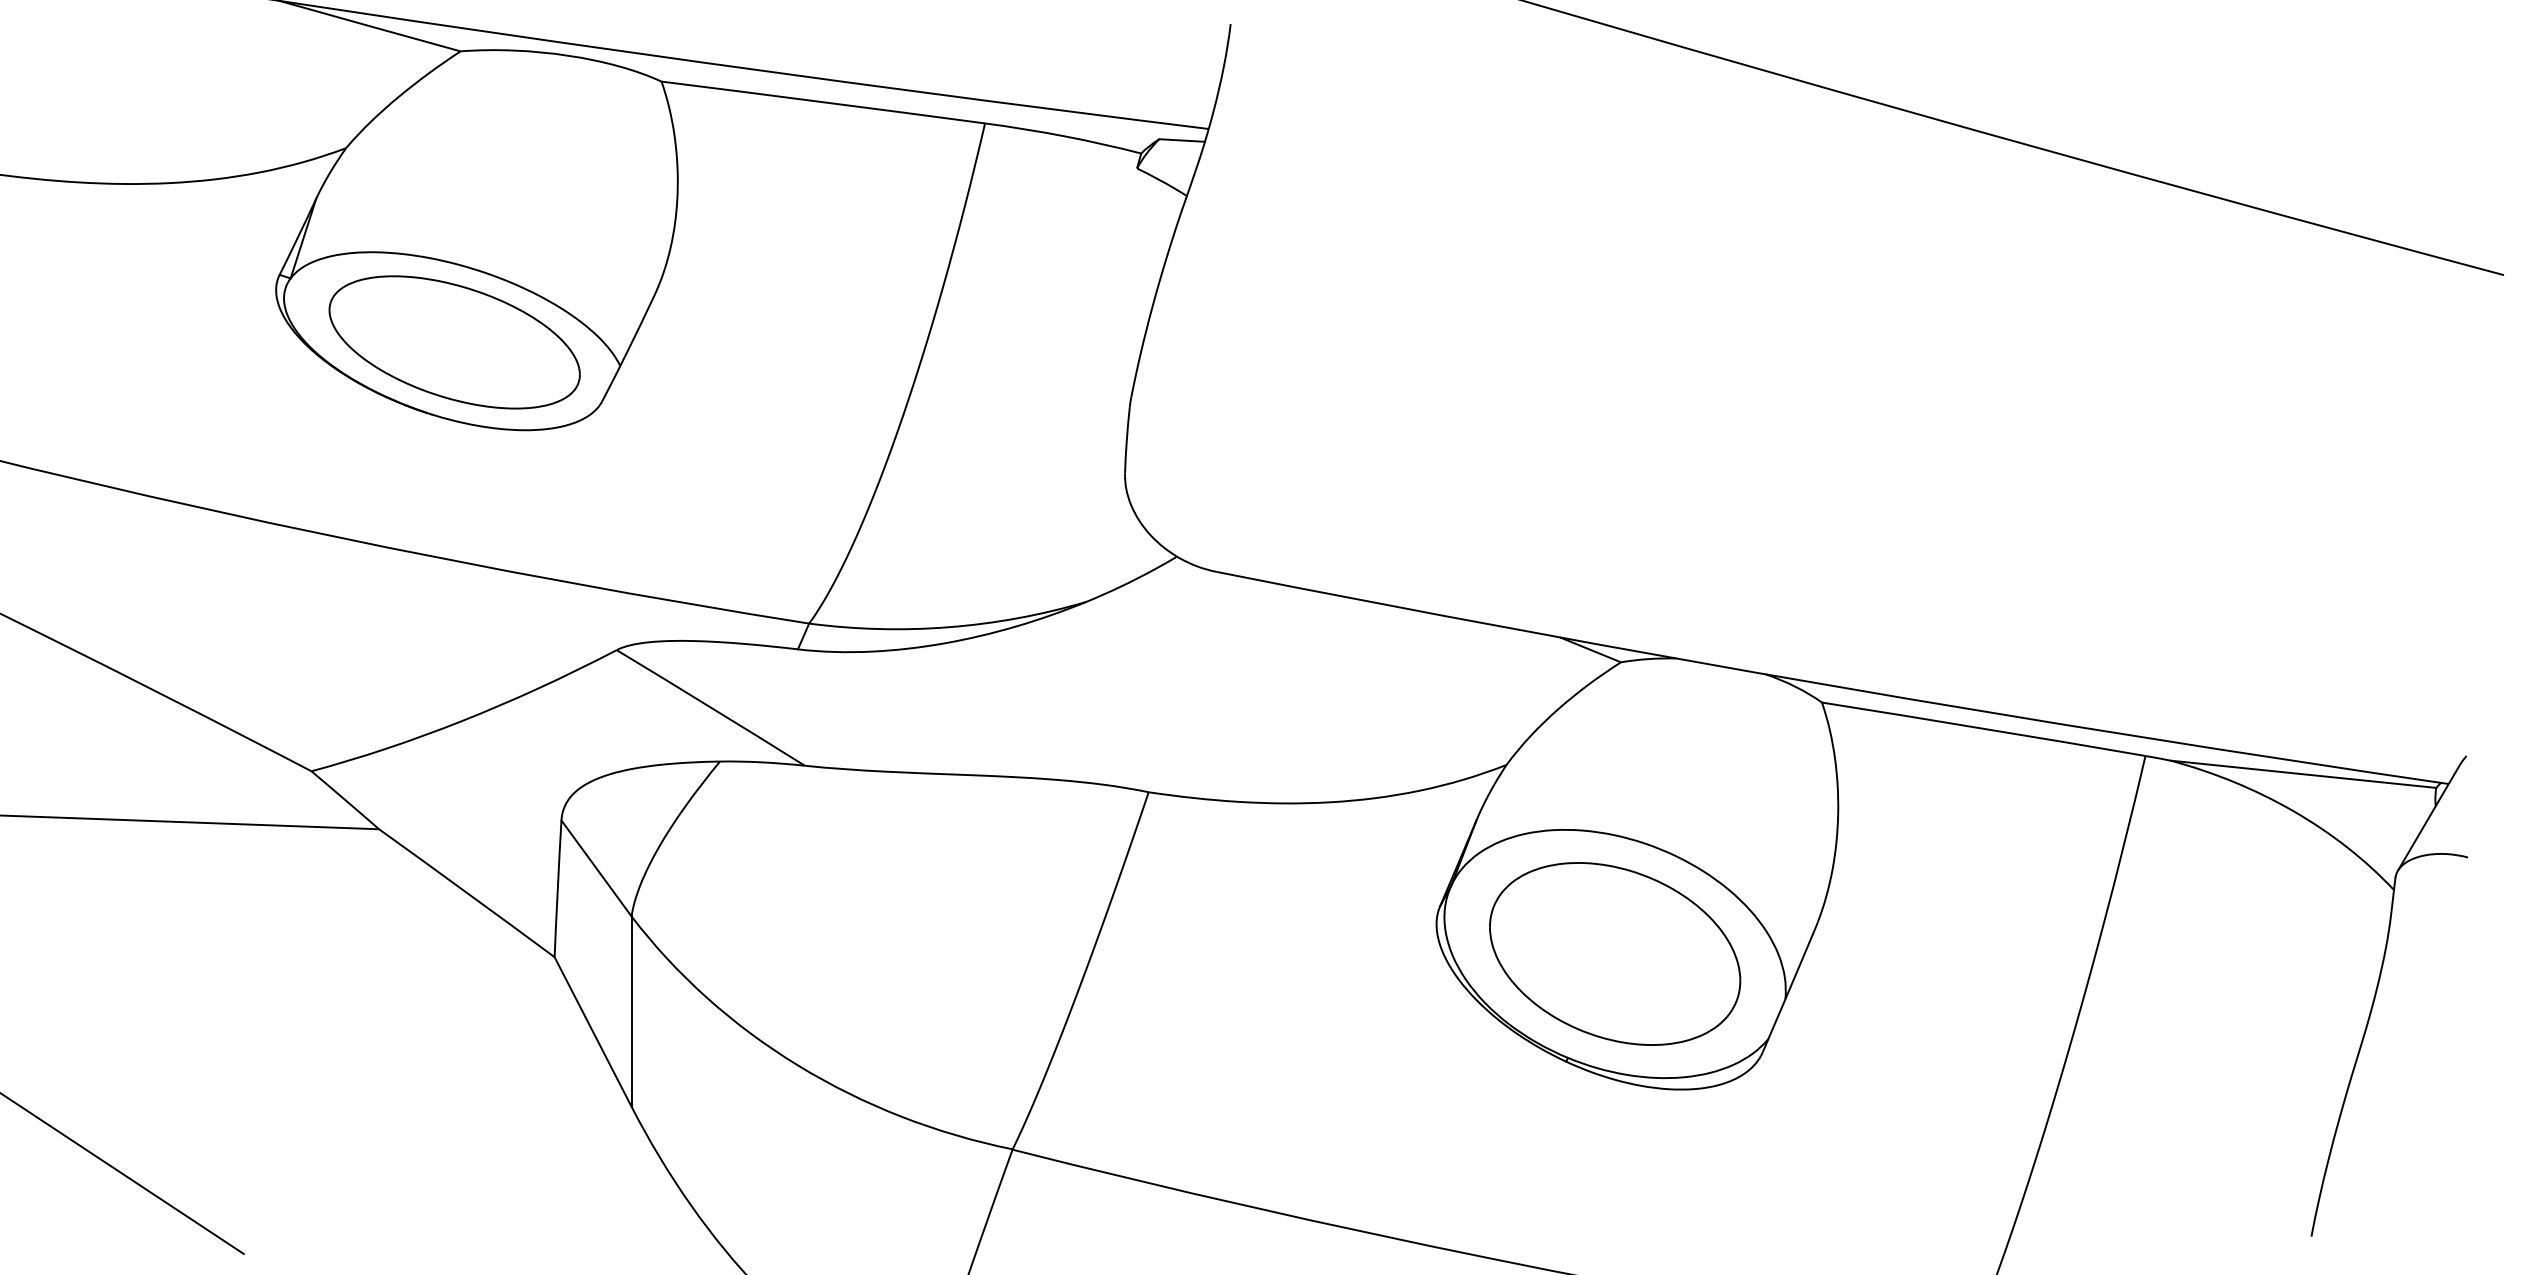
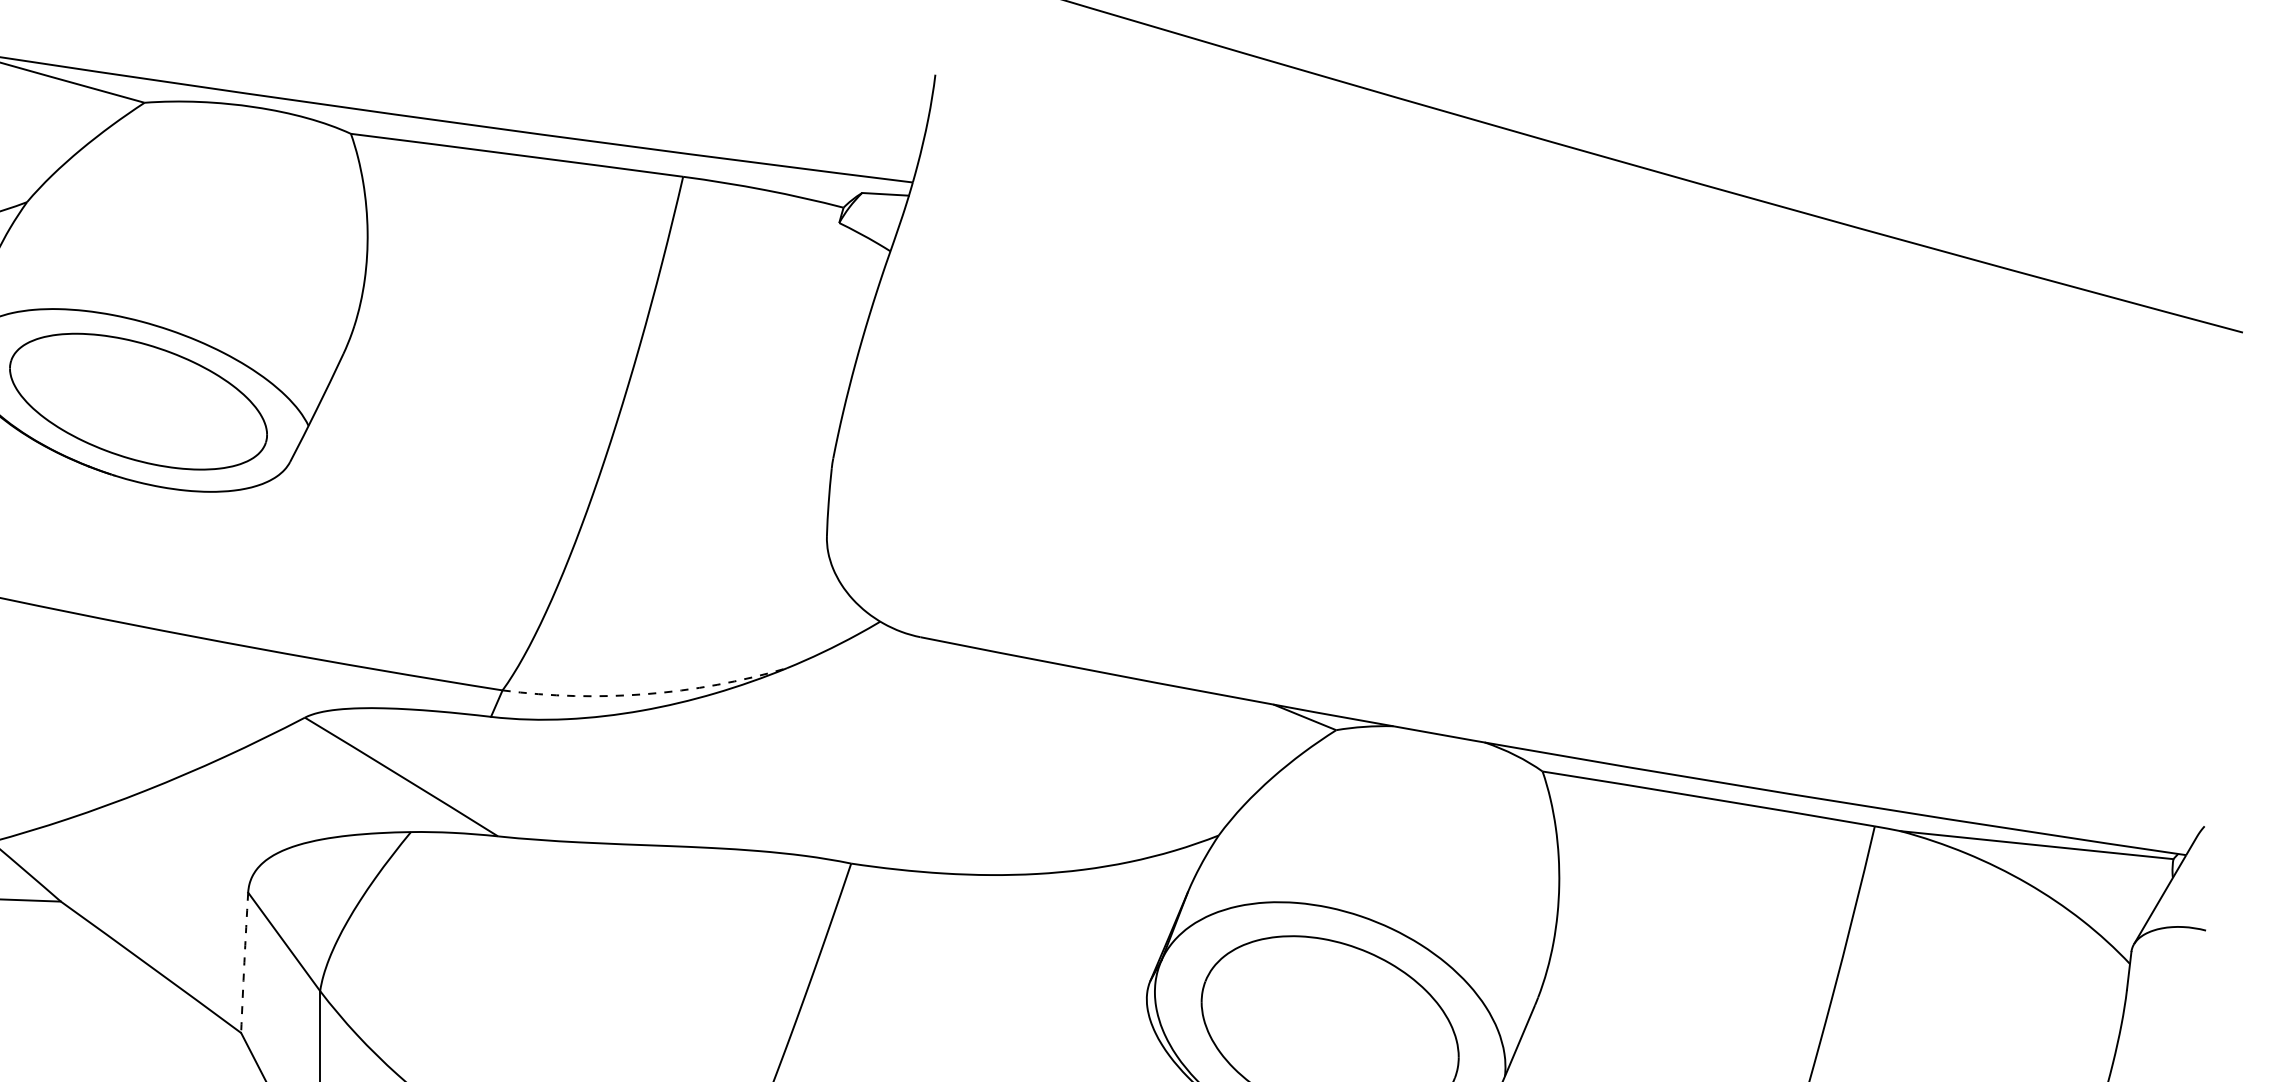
arc: (948, 627) -> (645, 694), solid -> dashed
arc: (557, 888) -> (244, 962), solid -> dashed

